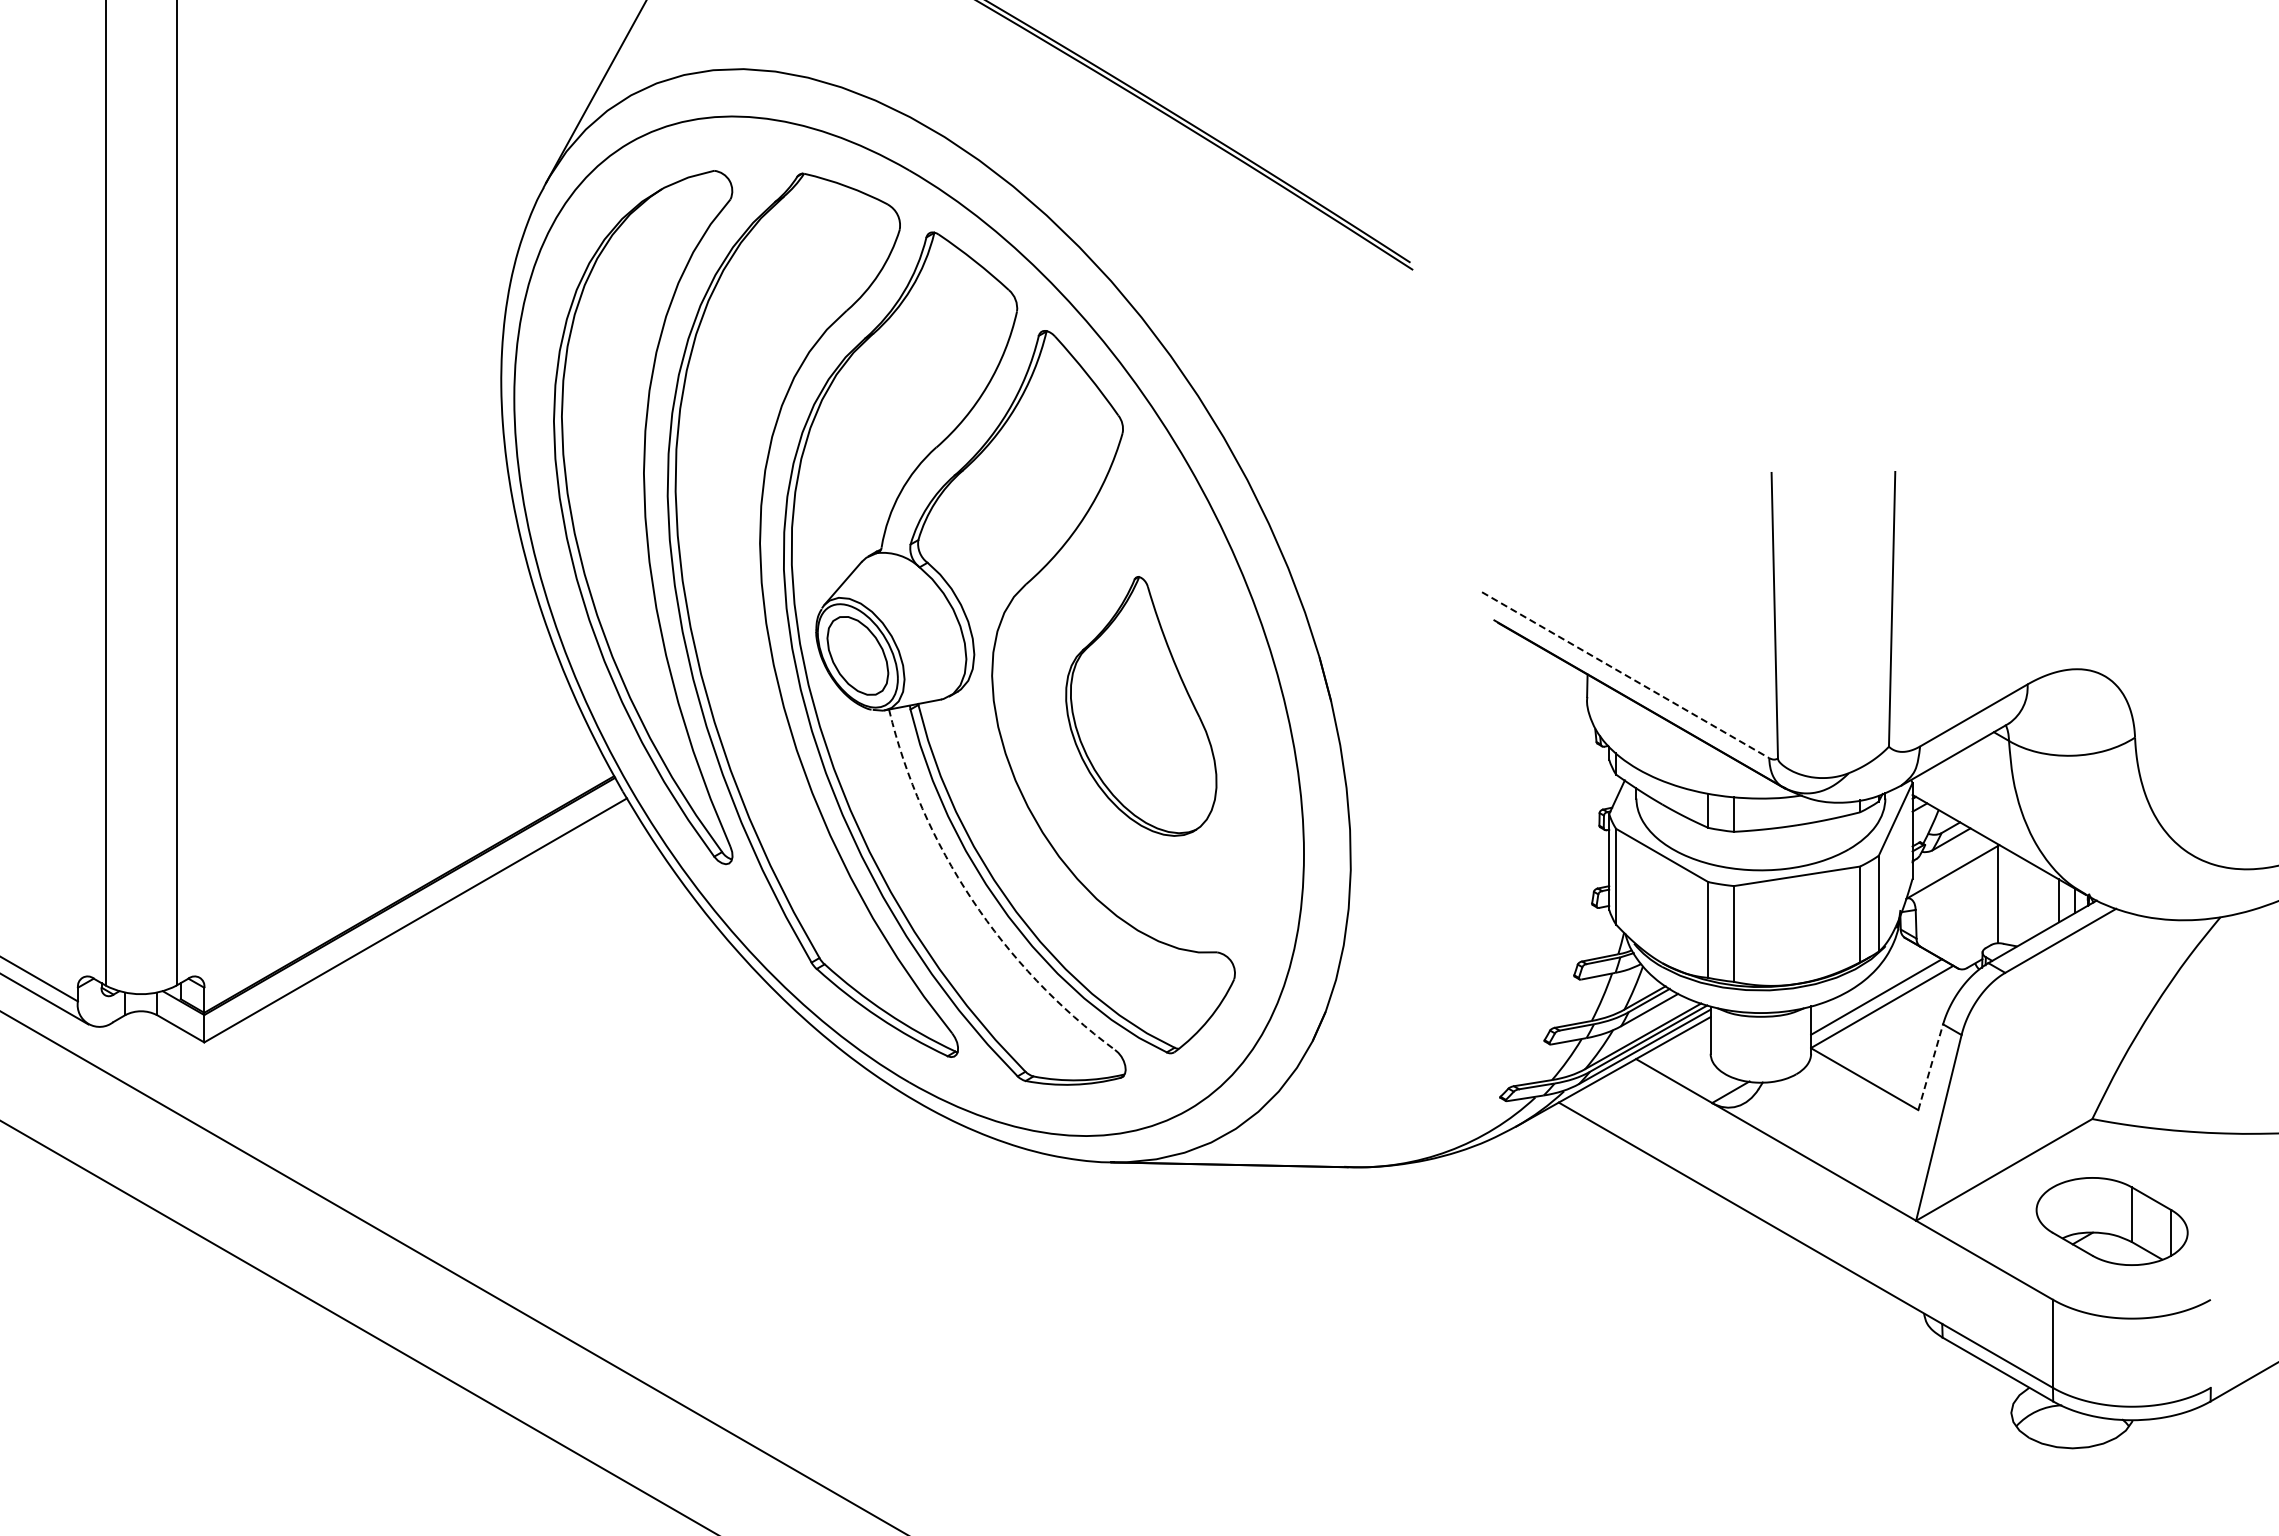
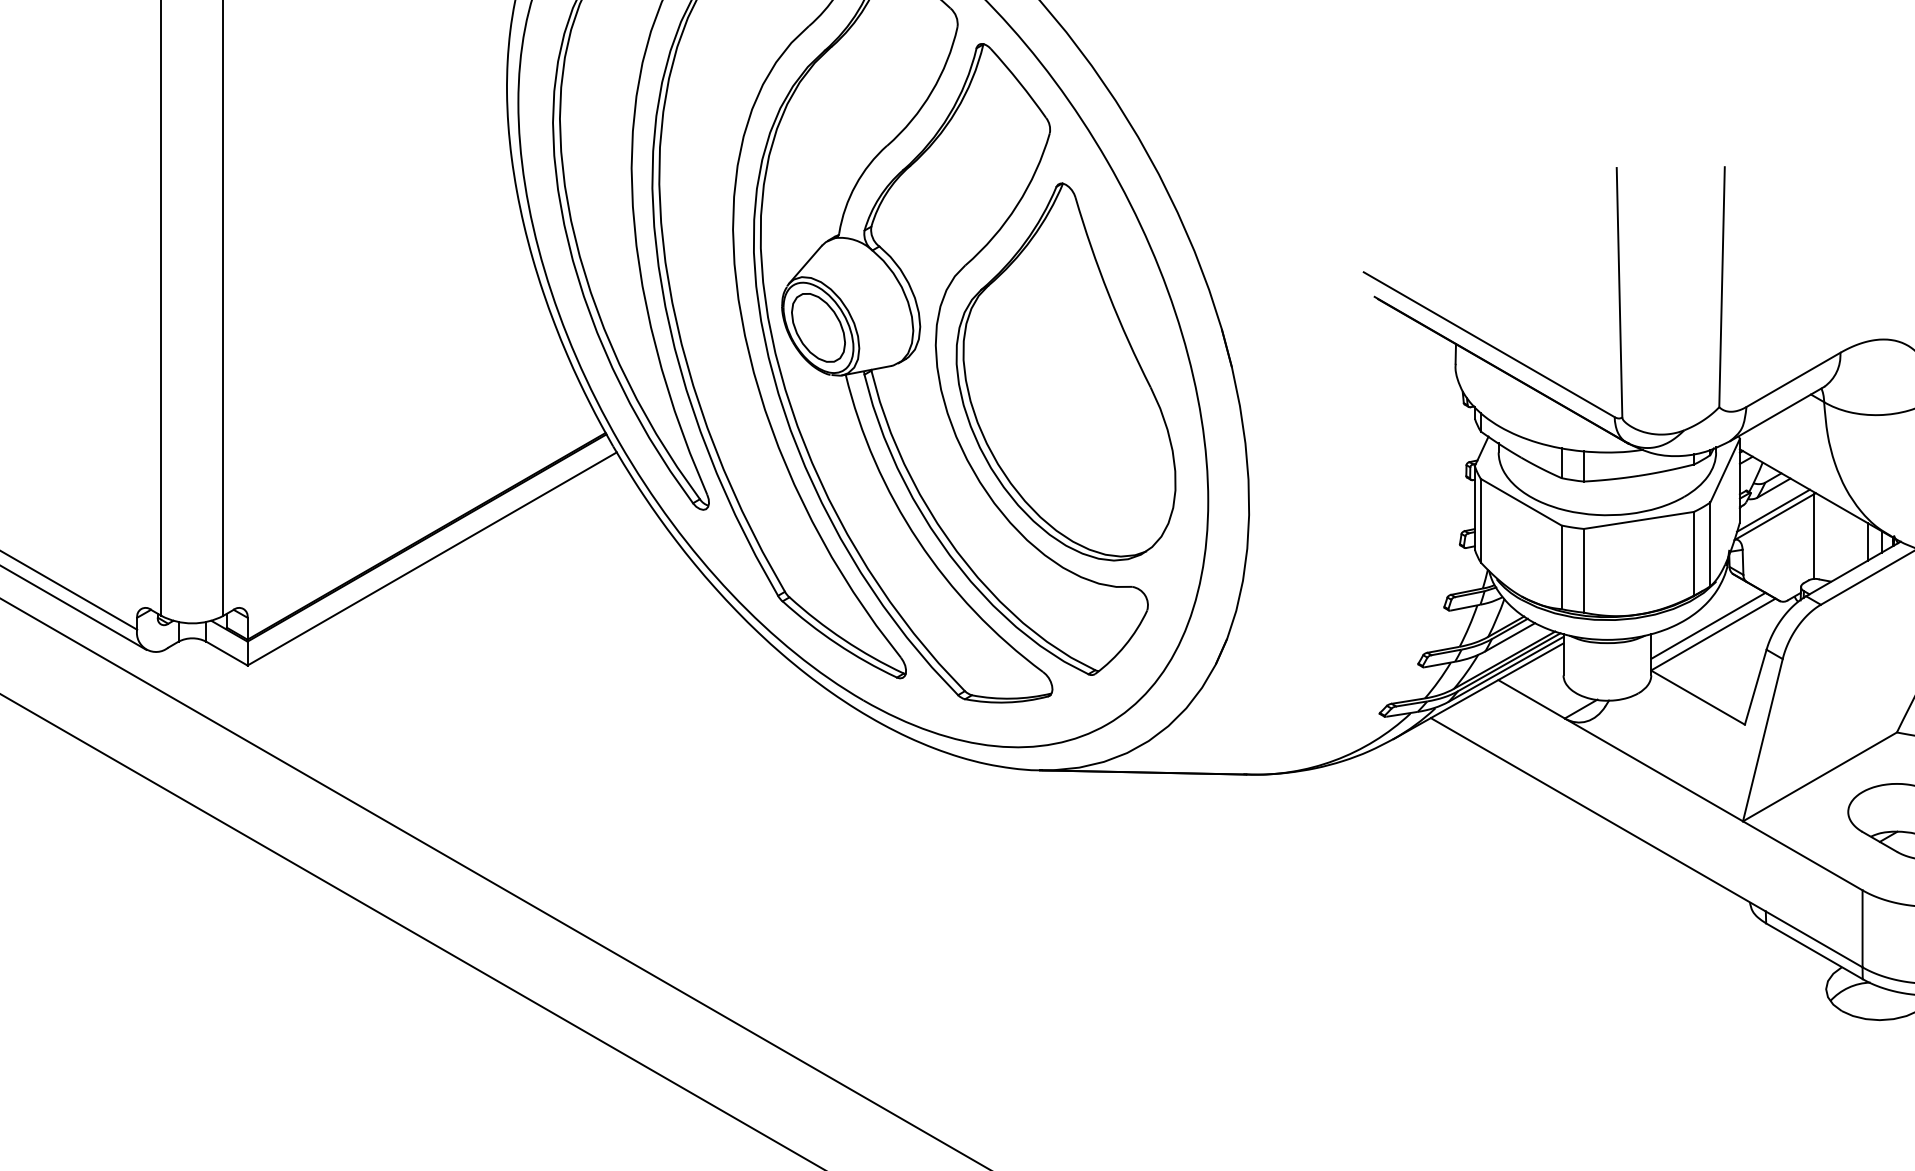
line: (1625, 675) -> (1489, 344), dashed -> solid
part: (1141, 706) -> (1066, 372), size x1.67
line: (1950, 865) -> (1773, 510), added
arc: (972, 899) -> (918, 540), dashed -> solid
line: (1930, 1067) -> (1755, 687), dashed -> solid

